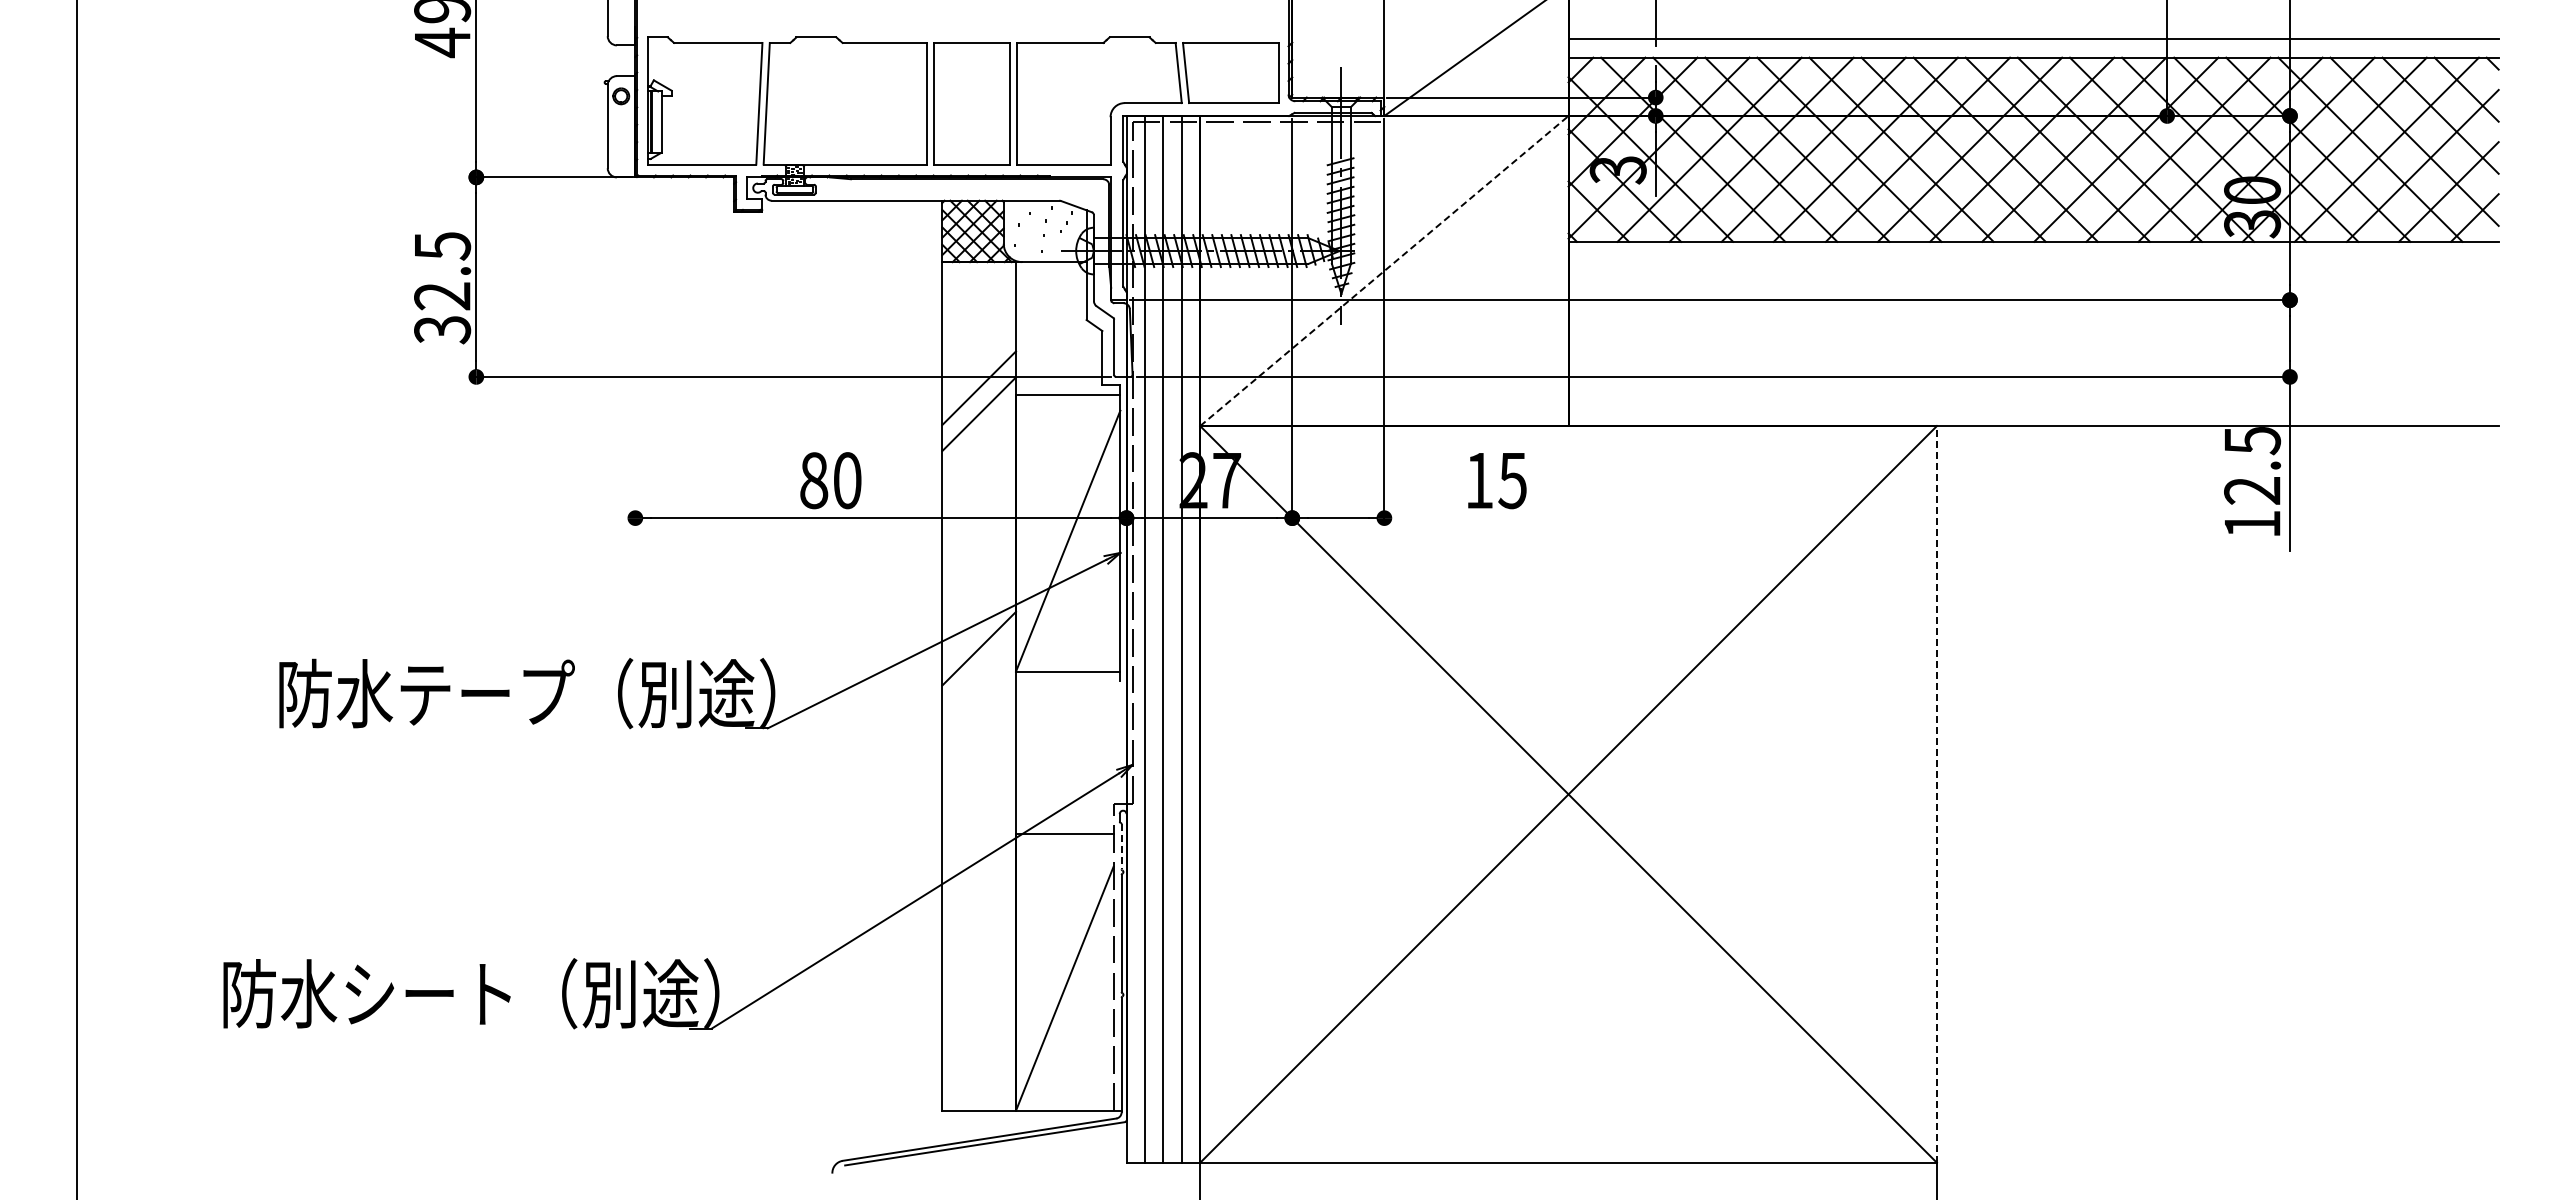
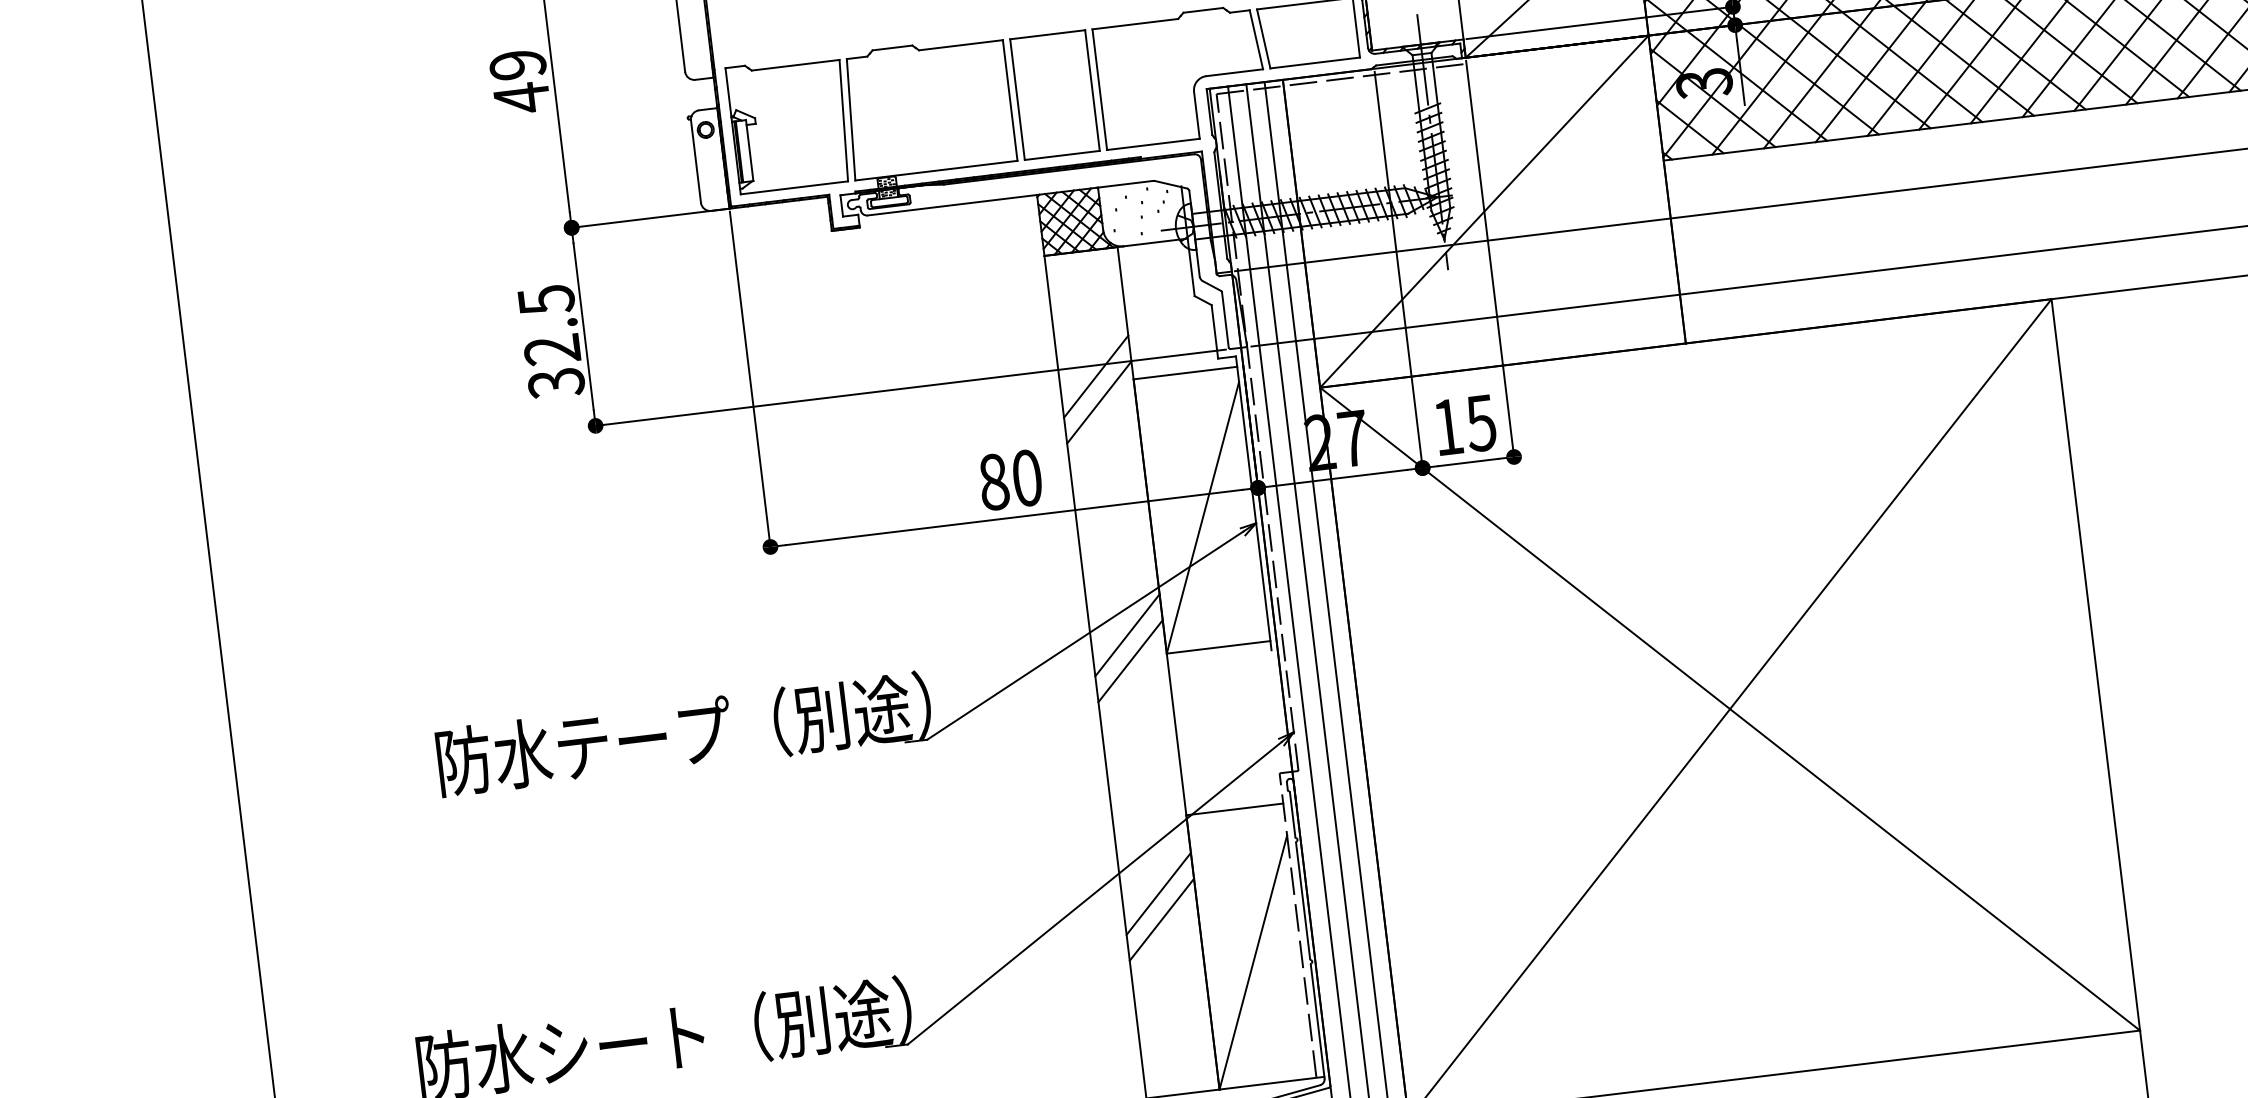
line: (1384, 271) -> (1484, 212), dashed -> solid
line: (635, 352) -> (750, 382), added
text: (830, 480) -> (1010, 480), moved
text: (1497, 481) -> (1466, 425), moved
line: (979, 674) -> (1130, 660), added
line: (1936, 793) -> (2095, 664), dashed -> solid
line: (1121, 846) -> (1292, 814), dashed -> solid
line: (979, 909) -> (1159, 894), added
line: (979, 935) -> (1162, 919), added

